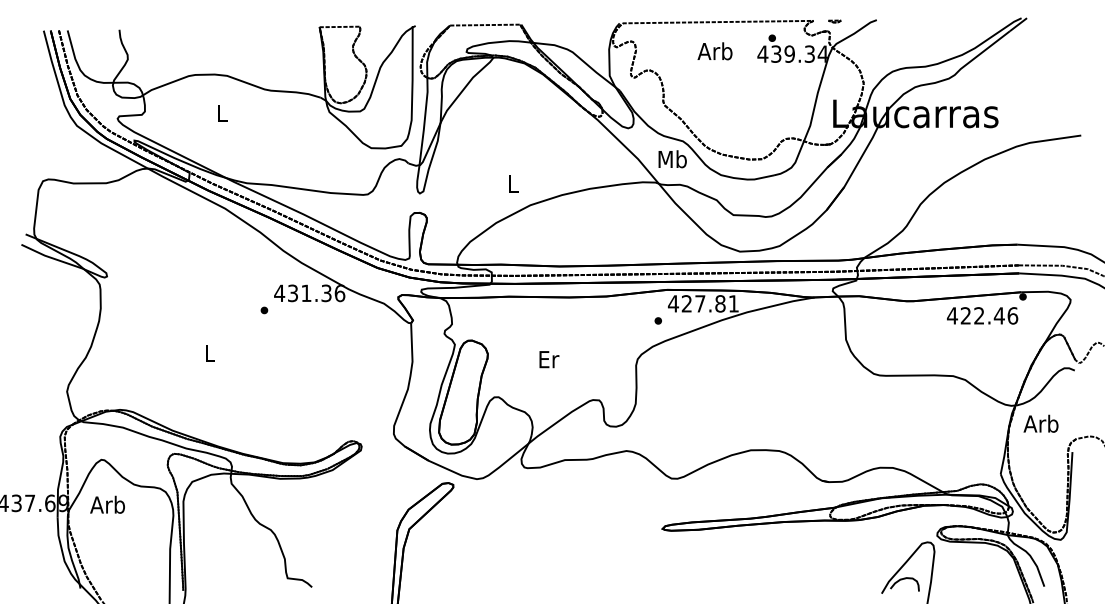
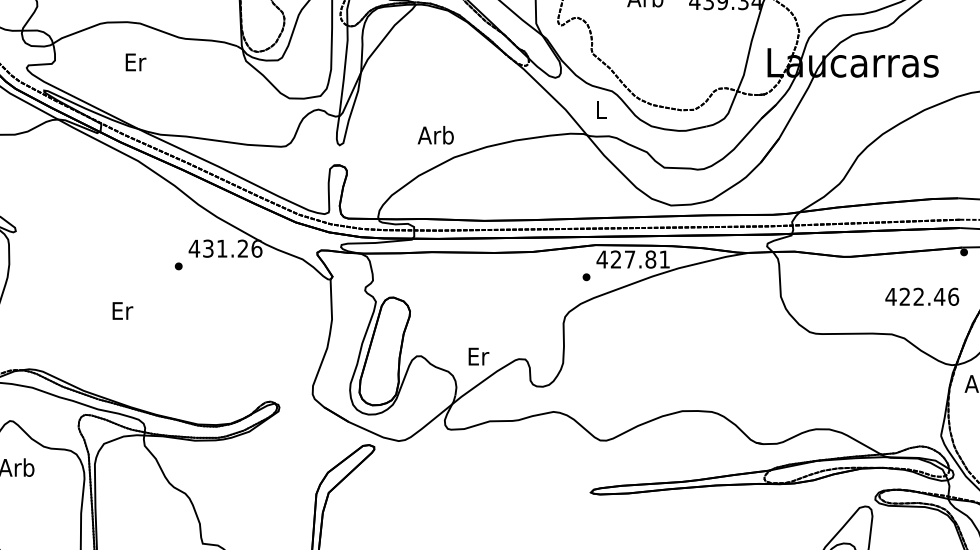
text: (223, 112) -> (136, 61), L -> Er
text: (672, 159) -> (601, 110), Mb -> L
text: (512, 183) -> (435, 134), L -> Arb
text: (326, 293) -> (242, 248), 431.36 -> 431.26
text: (982, 315) -> (922, 296), moved
text: (210, 353) -> (122, 310), L -> Er
text: (549, 359) -> (479, 356), moved

